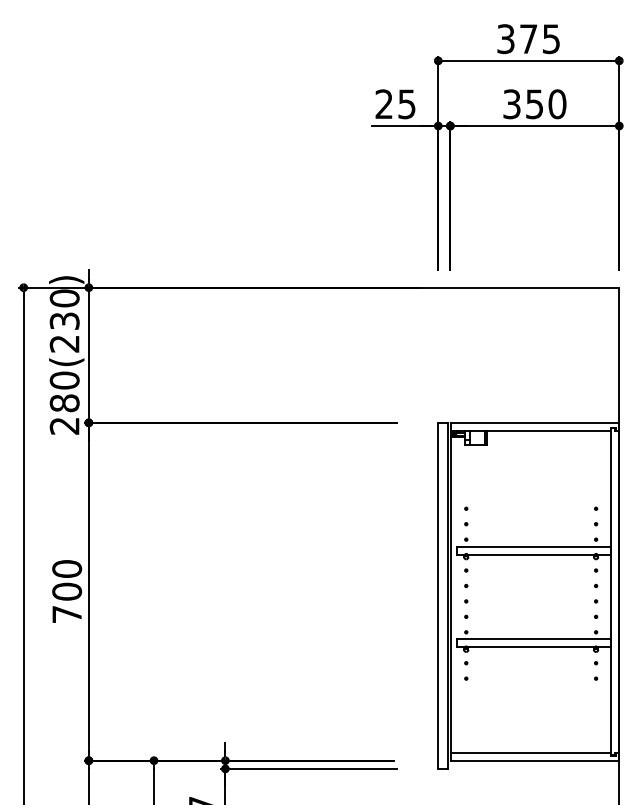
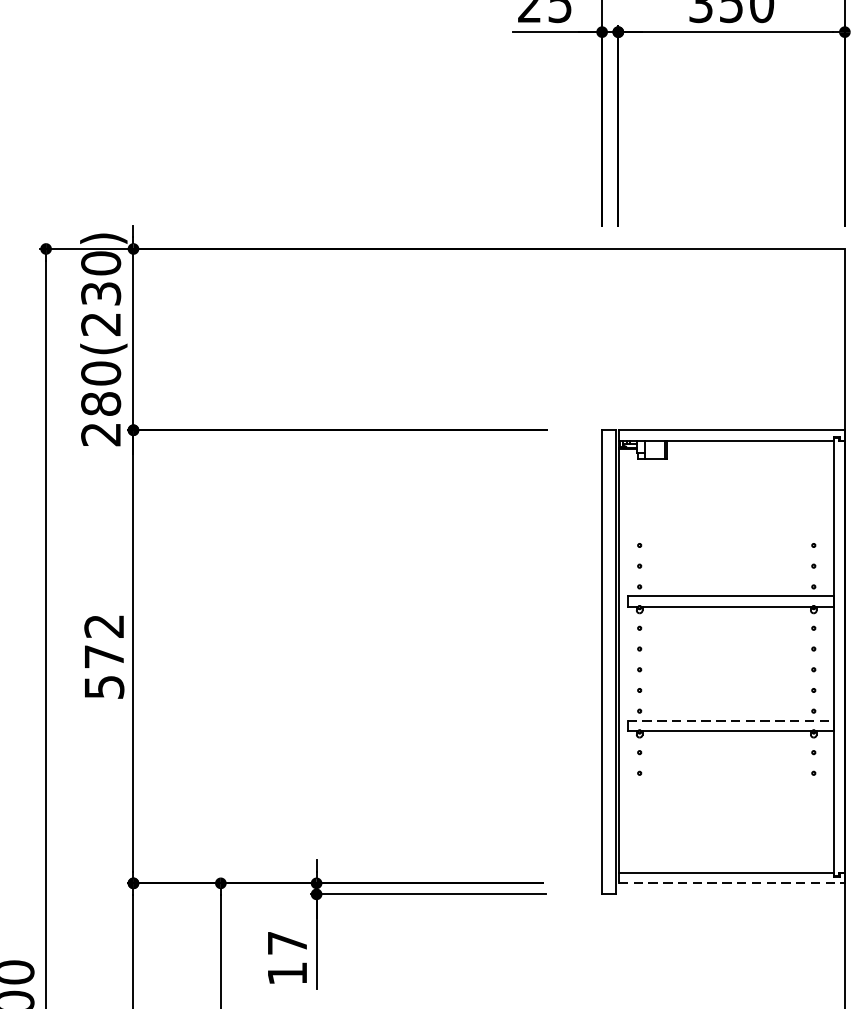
text: (67, 591) -> (104, 656), 700 -> 572
line: (534, 639) -> (731, 720), solid -> dashed
line: (535, 760) -> (732, 883), solid -> dashed

